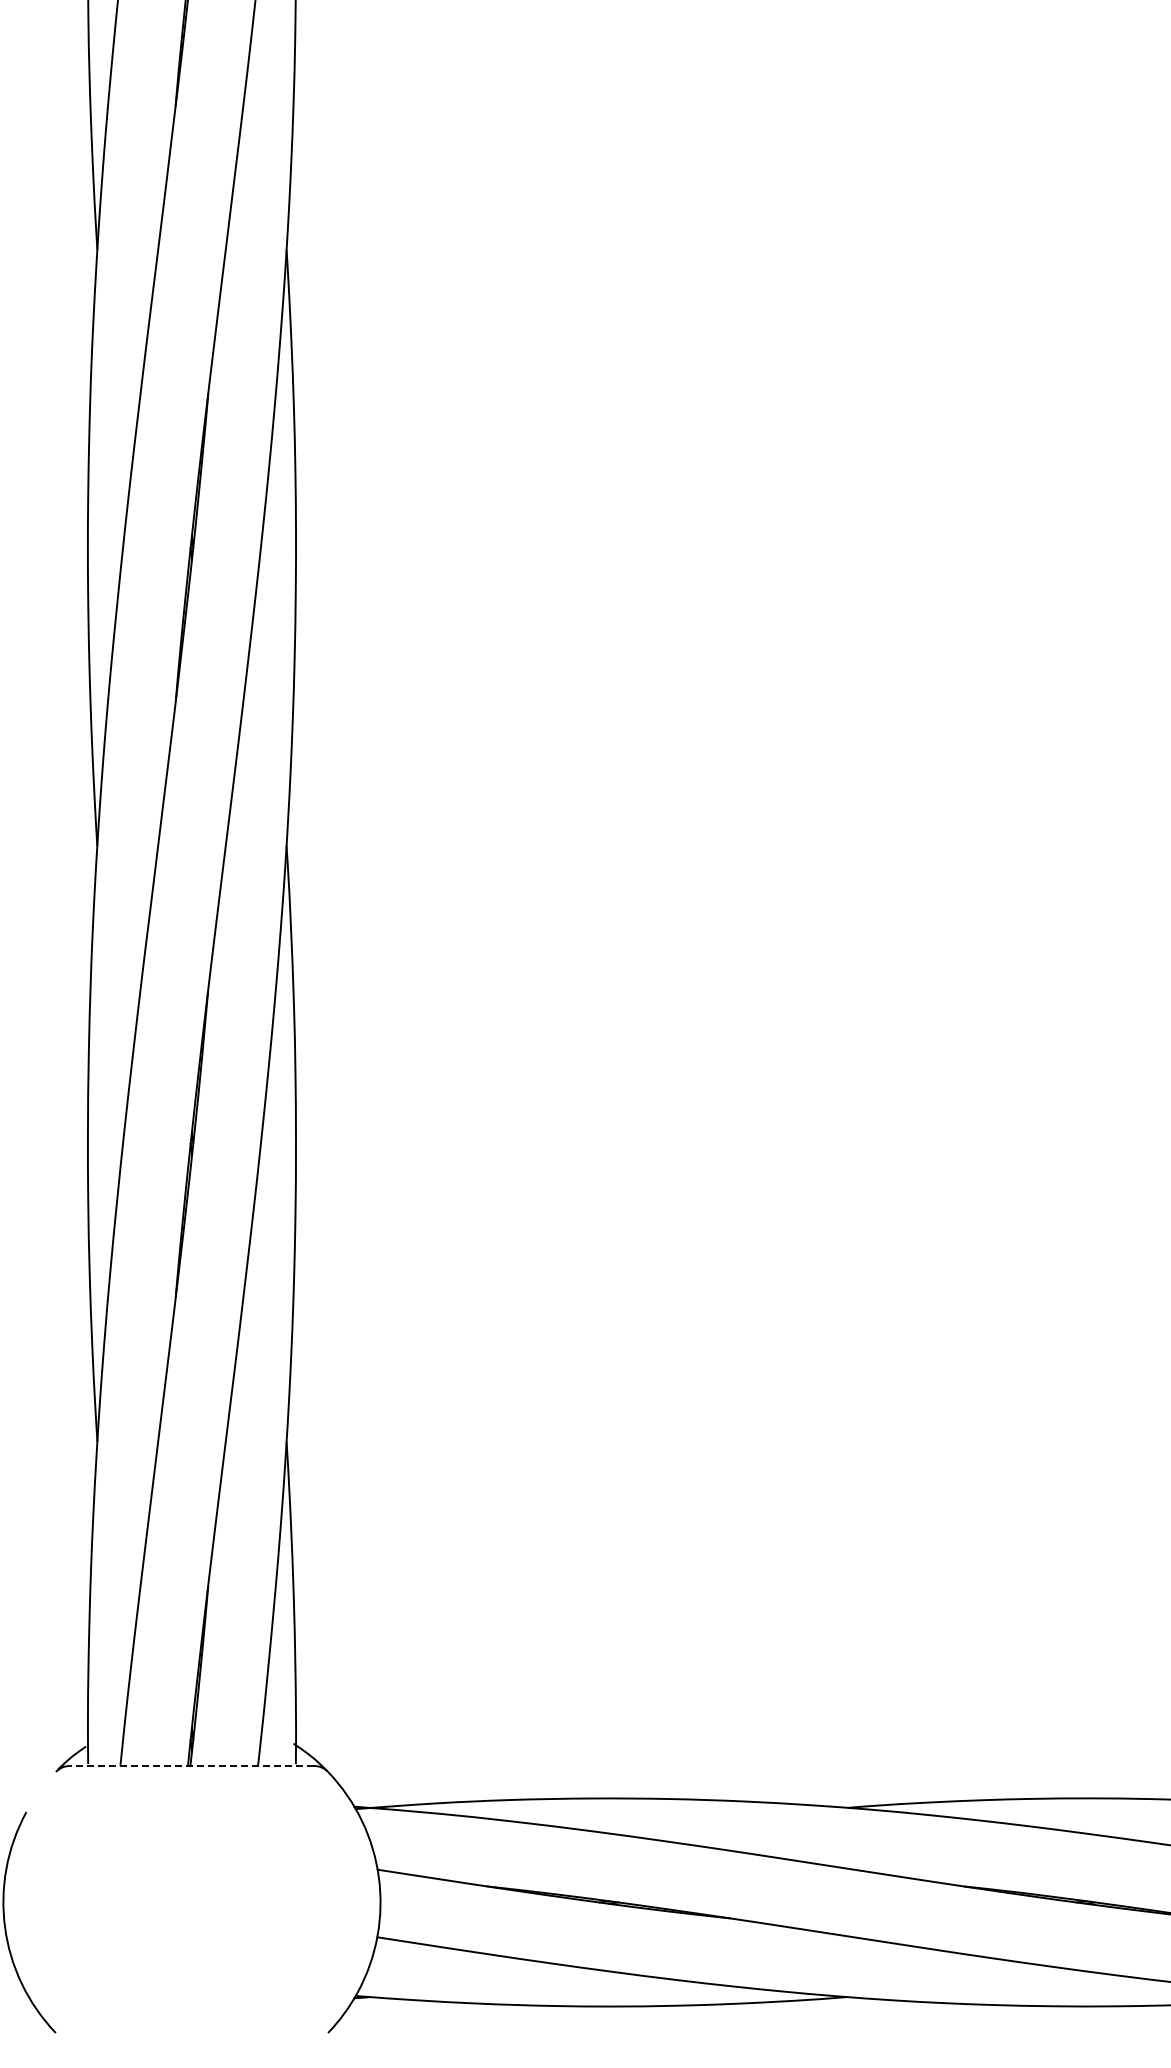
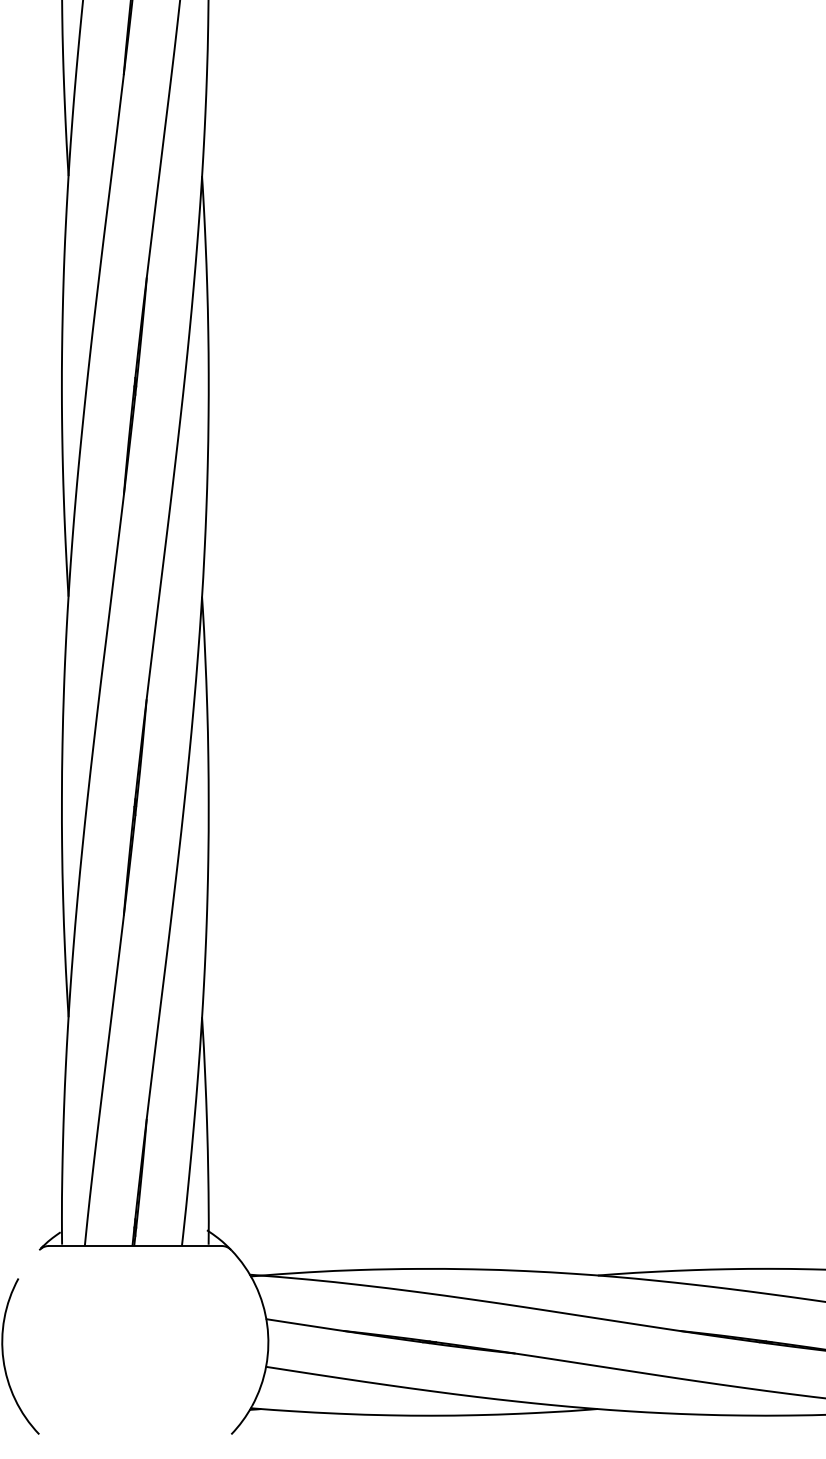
line: (191, 1765) -> (134, 1245), dashed -> solid

